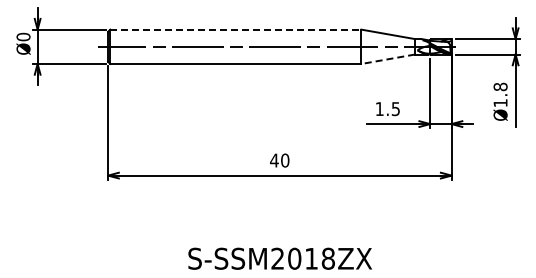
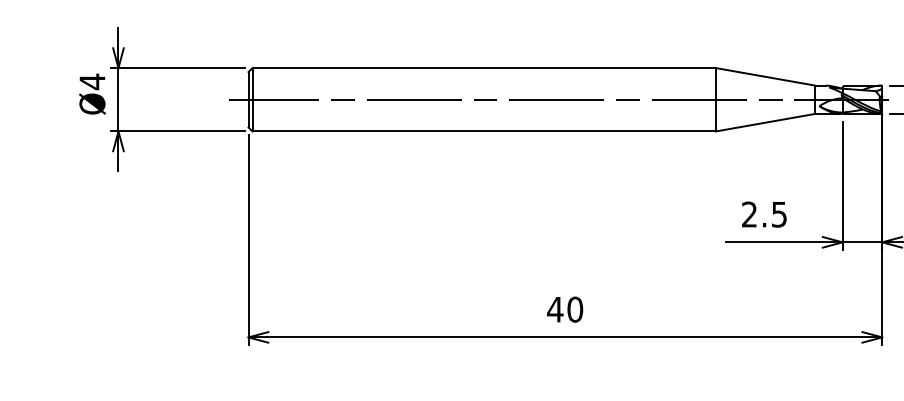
line: (235, 29) -> (483, 67), dashed -> solid
text: (23, 36) -> (92, 80), Ø0 -> Ø4
line: (387, 59) -> (763, 123), dashed -> solid
text: (379, 108) -> (749, 213), 1.5 -> 2.5

